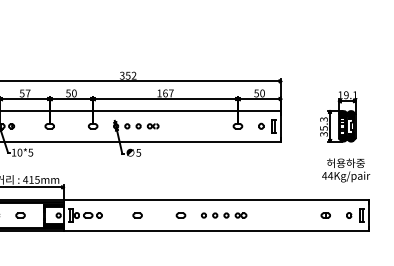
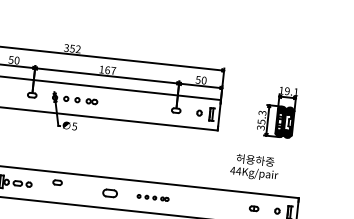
text: (346, 170) -> (255, 167), moved
part: (137, 215) -> (57, 182), moved
part: (180, 215) -> (109, 193), size x1.6
part: (224, 215) -> (153, 197), size x0.7

